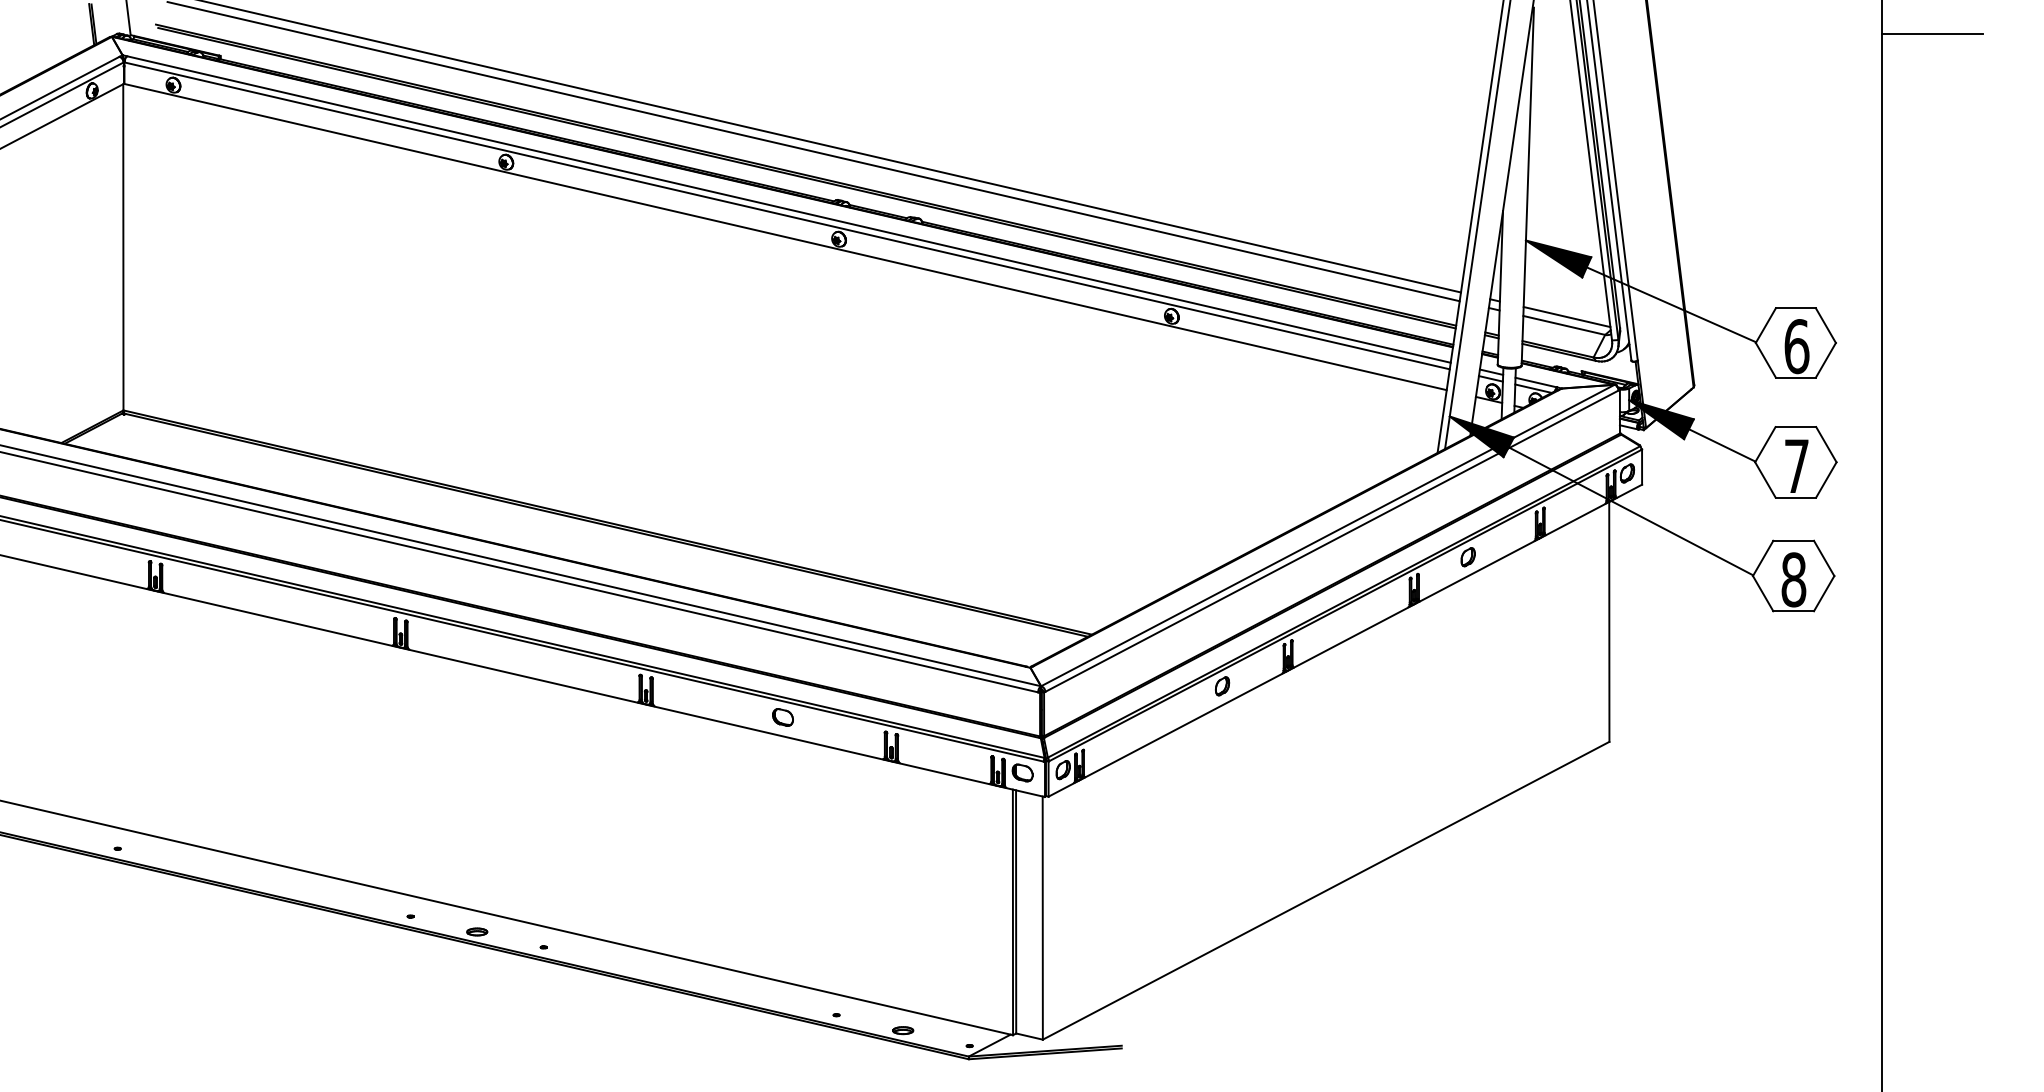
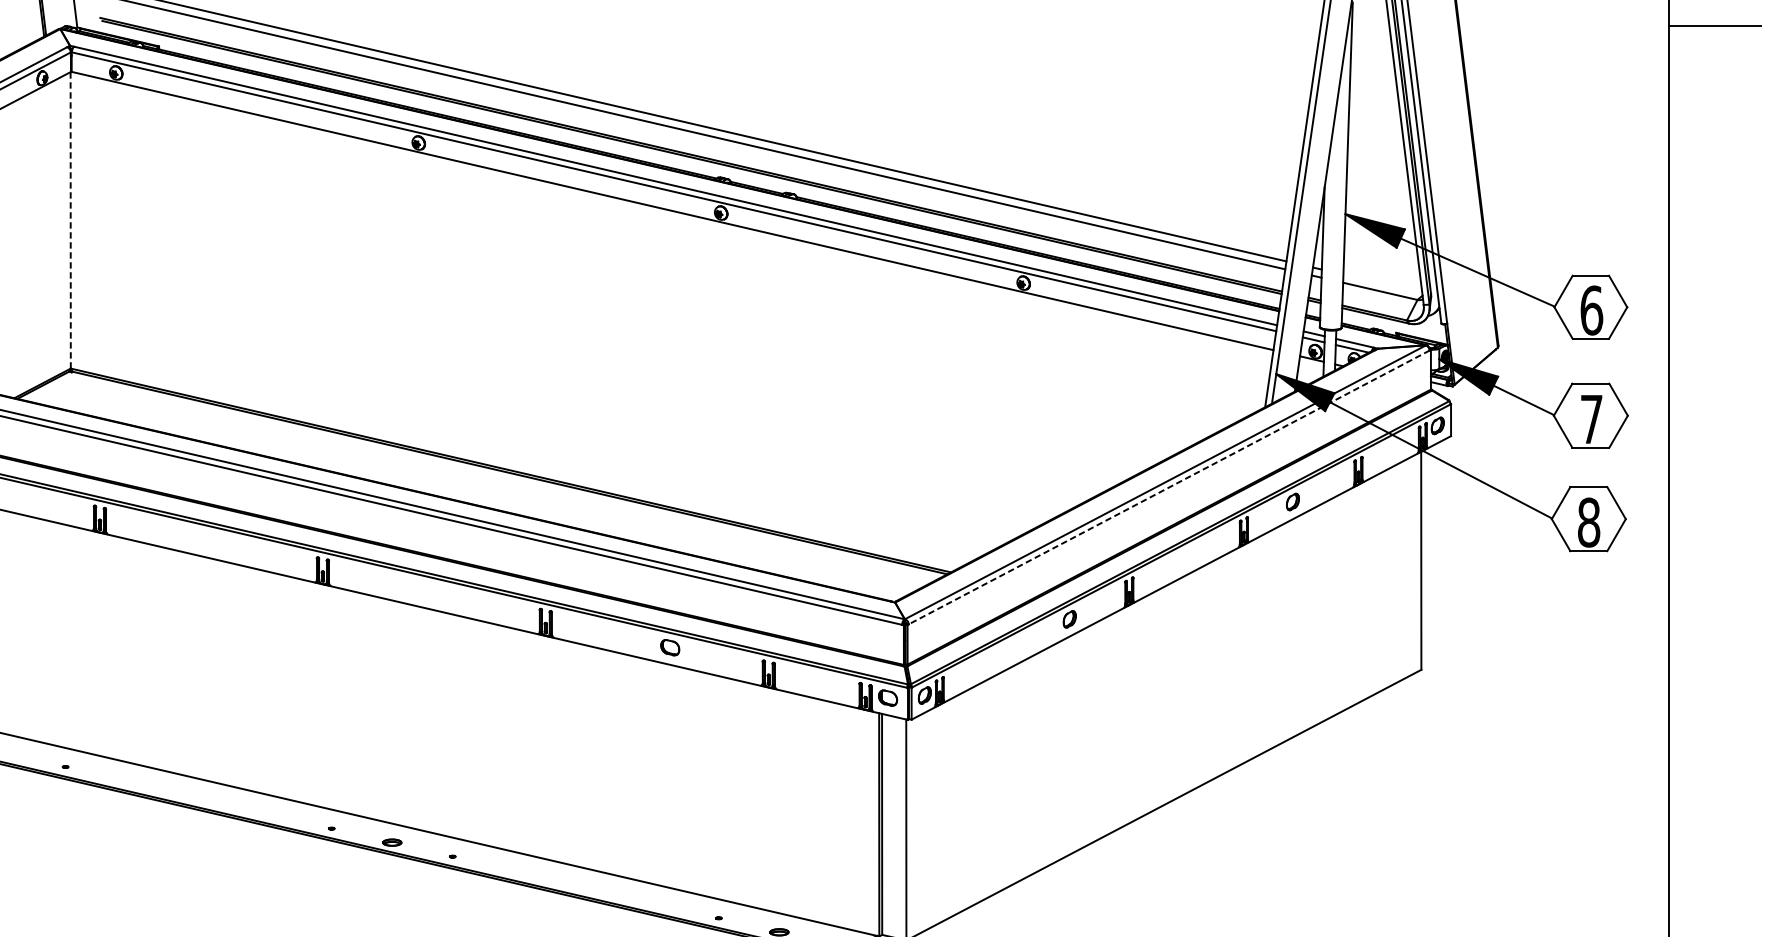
line: (123, 246) -> (70, 219), solid -> dashed
line: (1566, 317) -> (1382, 284), removed
line: (1332, 541) -> (1169, 487), solid -> dashed

